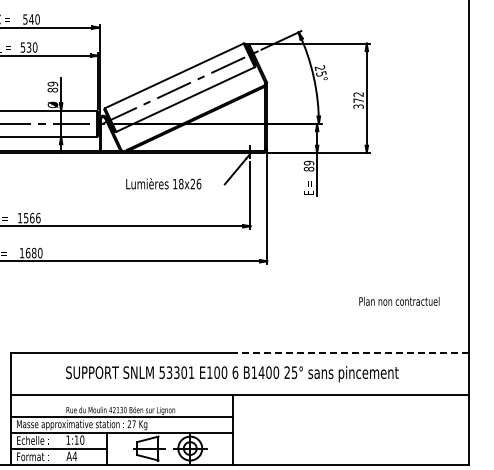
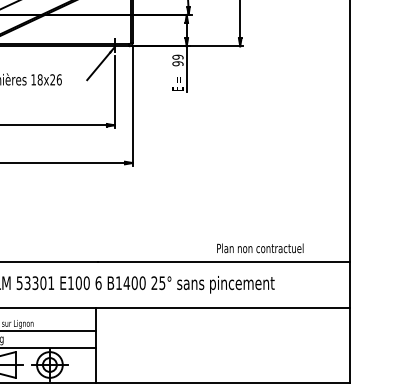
text: (309, 168) -> (178, 63), 89 -> 99
text: (399, 301) -> (260, 248), moved
line: (351, 353) -> (223, 262), dashed -> solid

